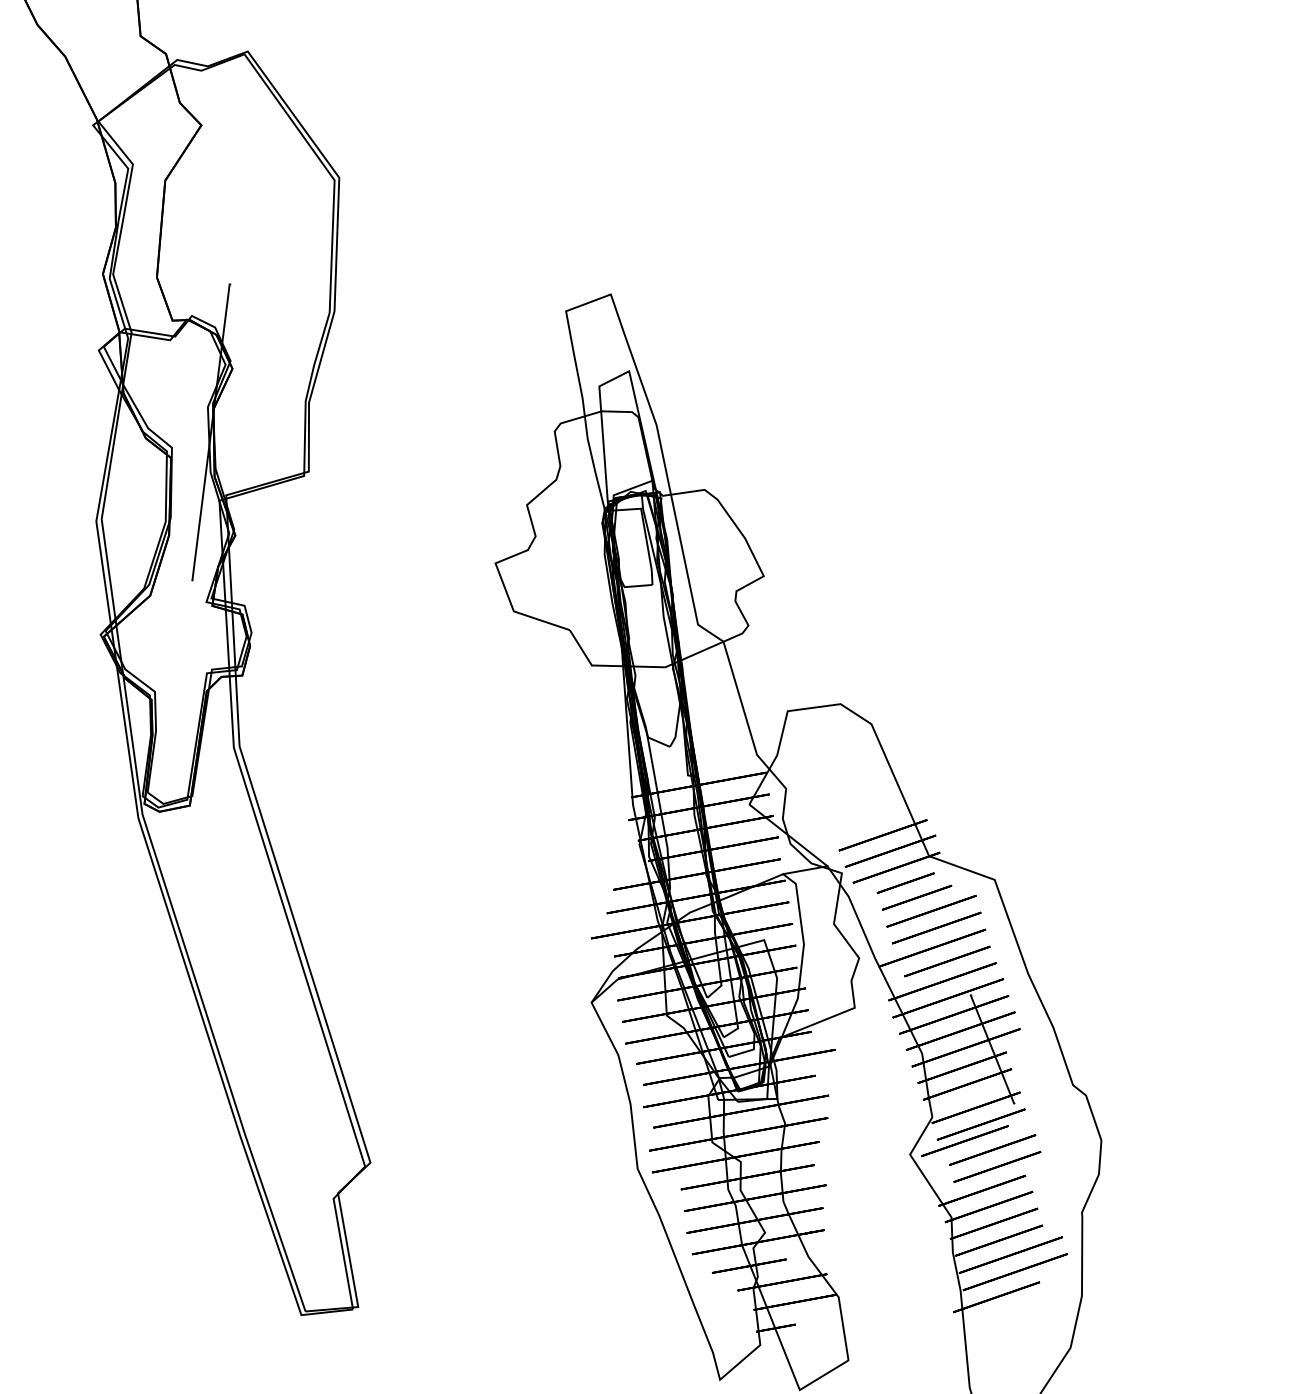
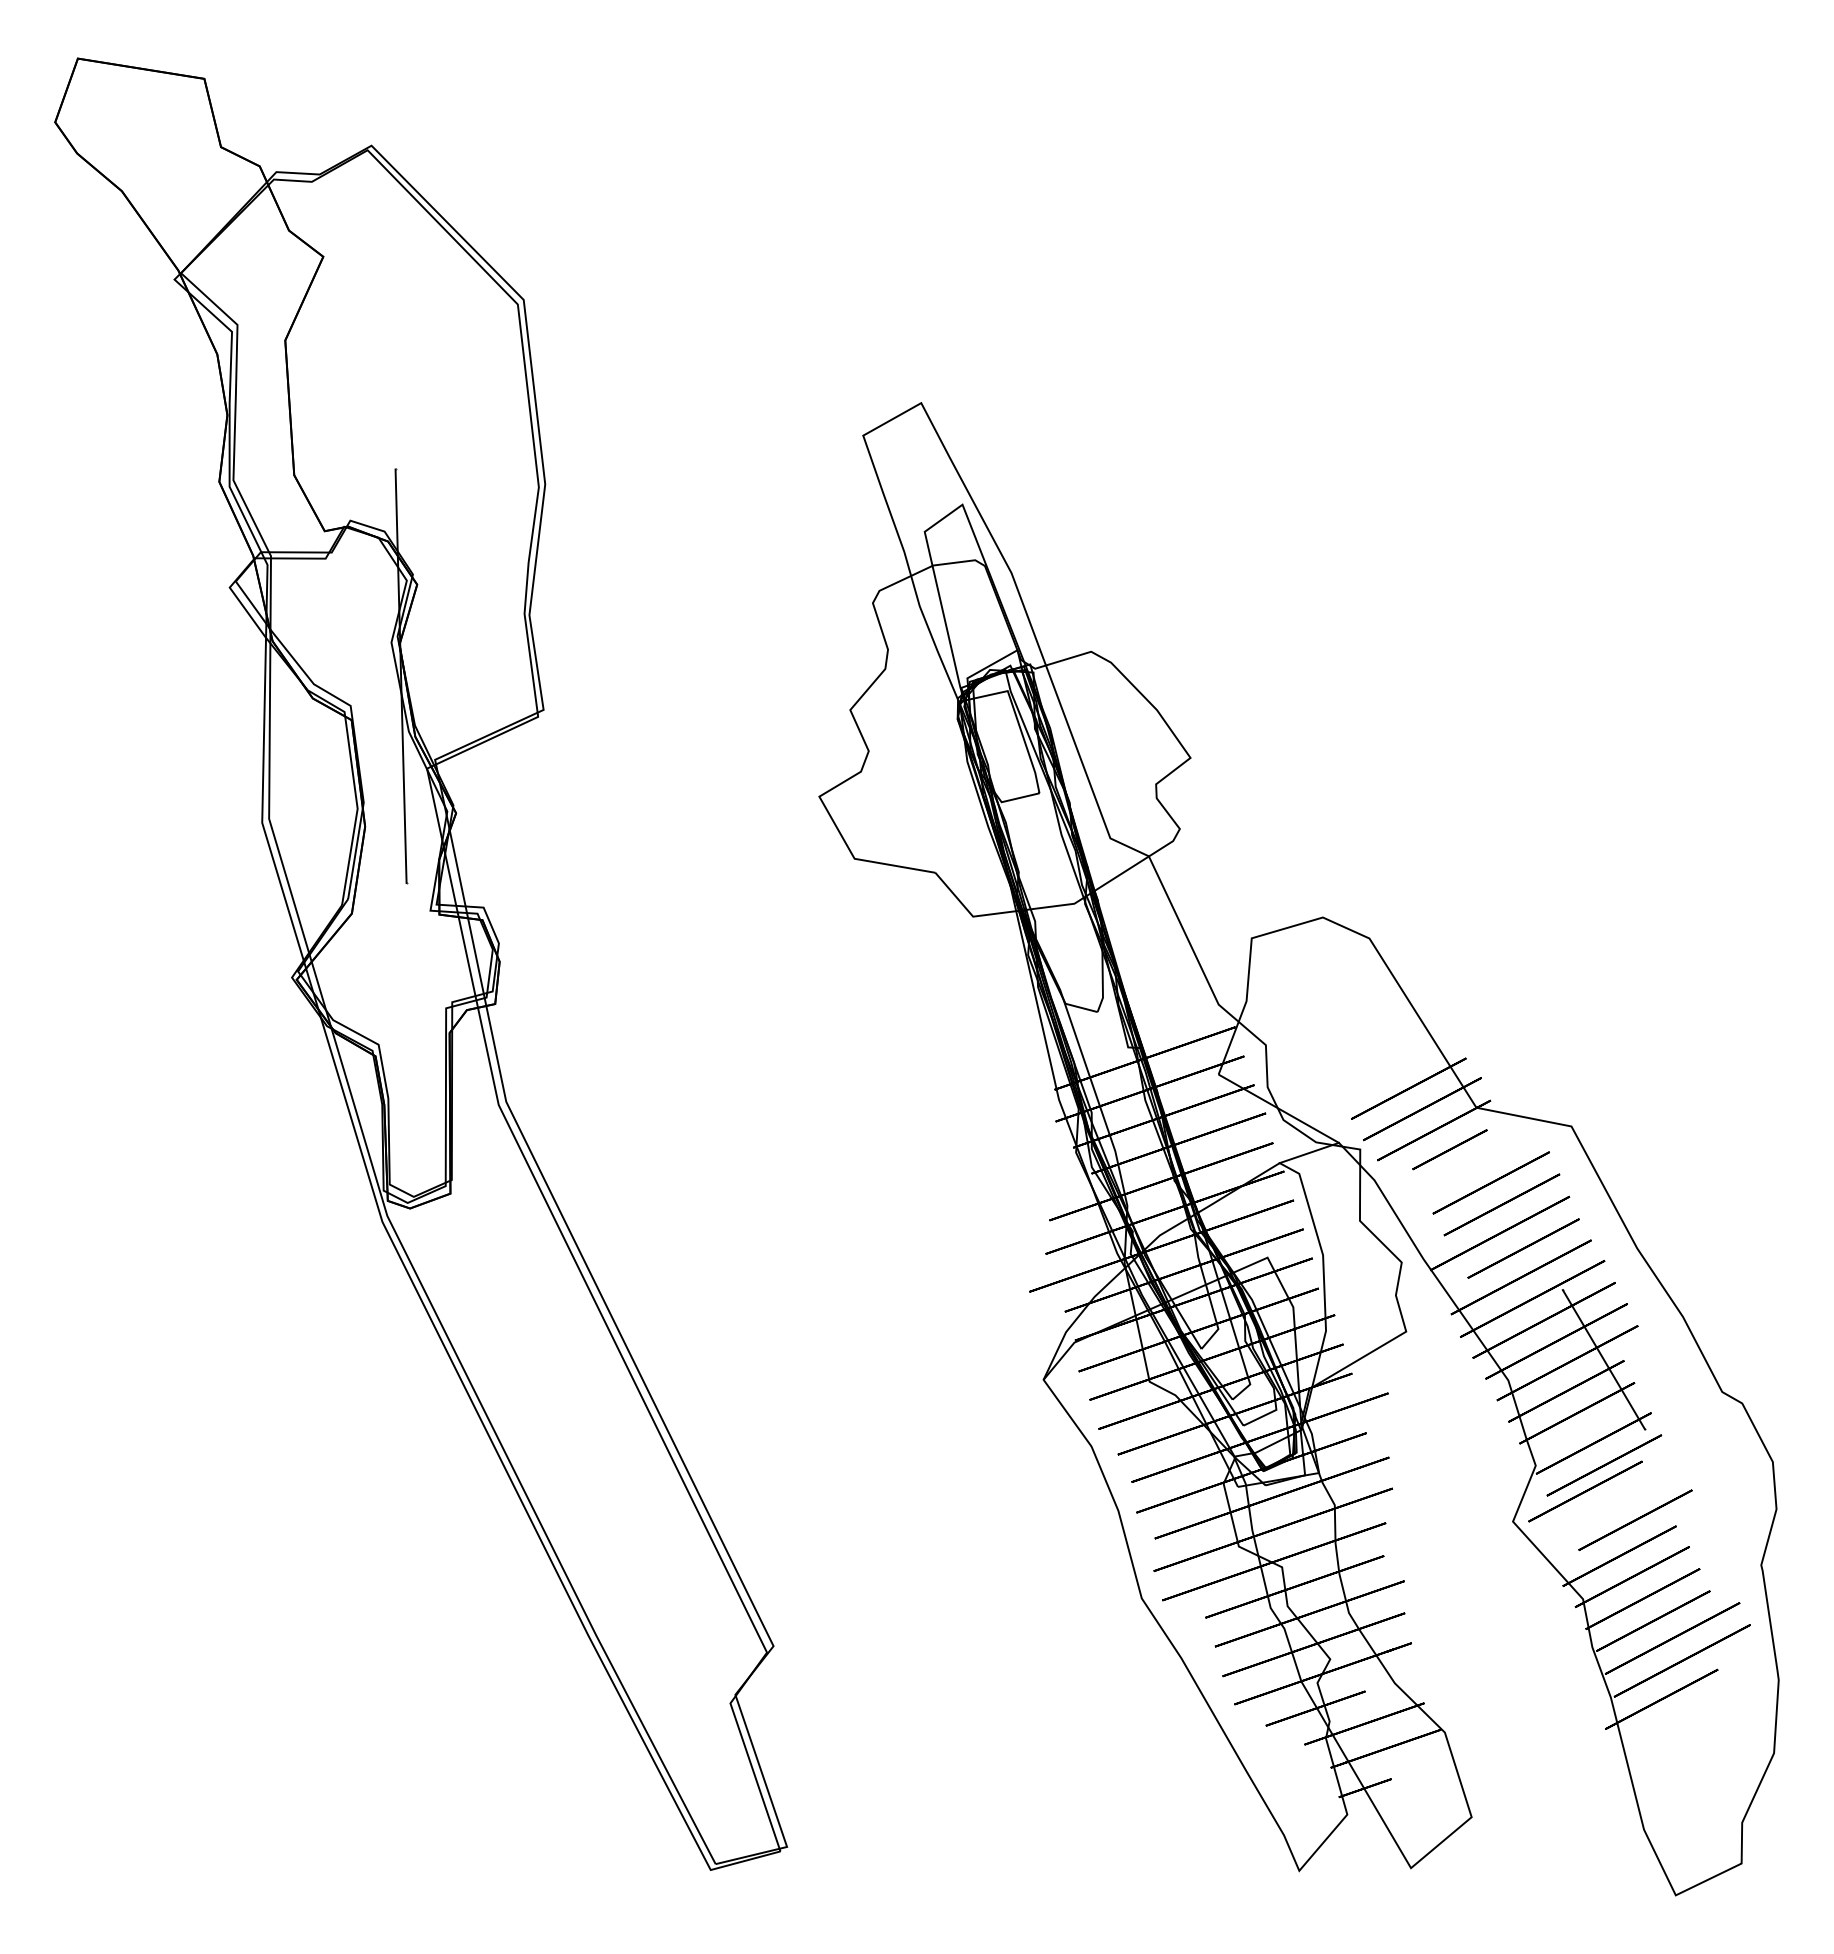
line: (916, 897) -> (1468, 1167), removed
line: (992, 1149) -> (1625, 1497), removed

